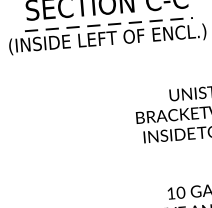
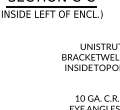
line: (108, 23) -> (51, 6), dashed -> solid

